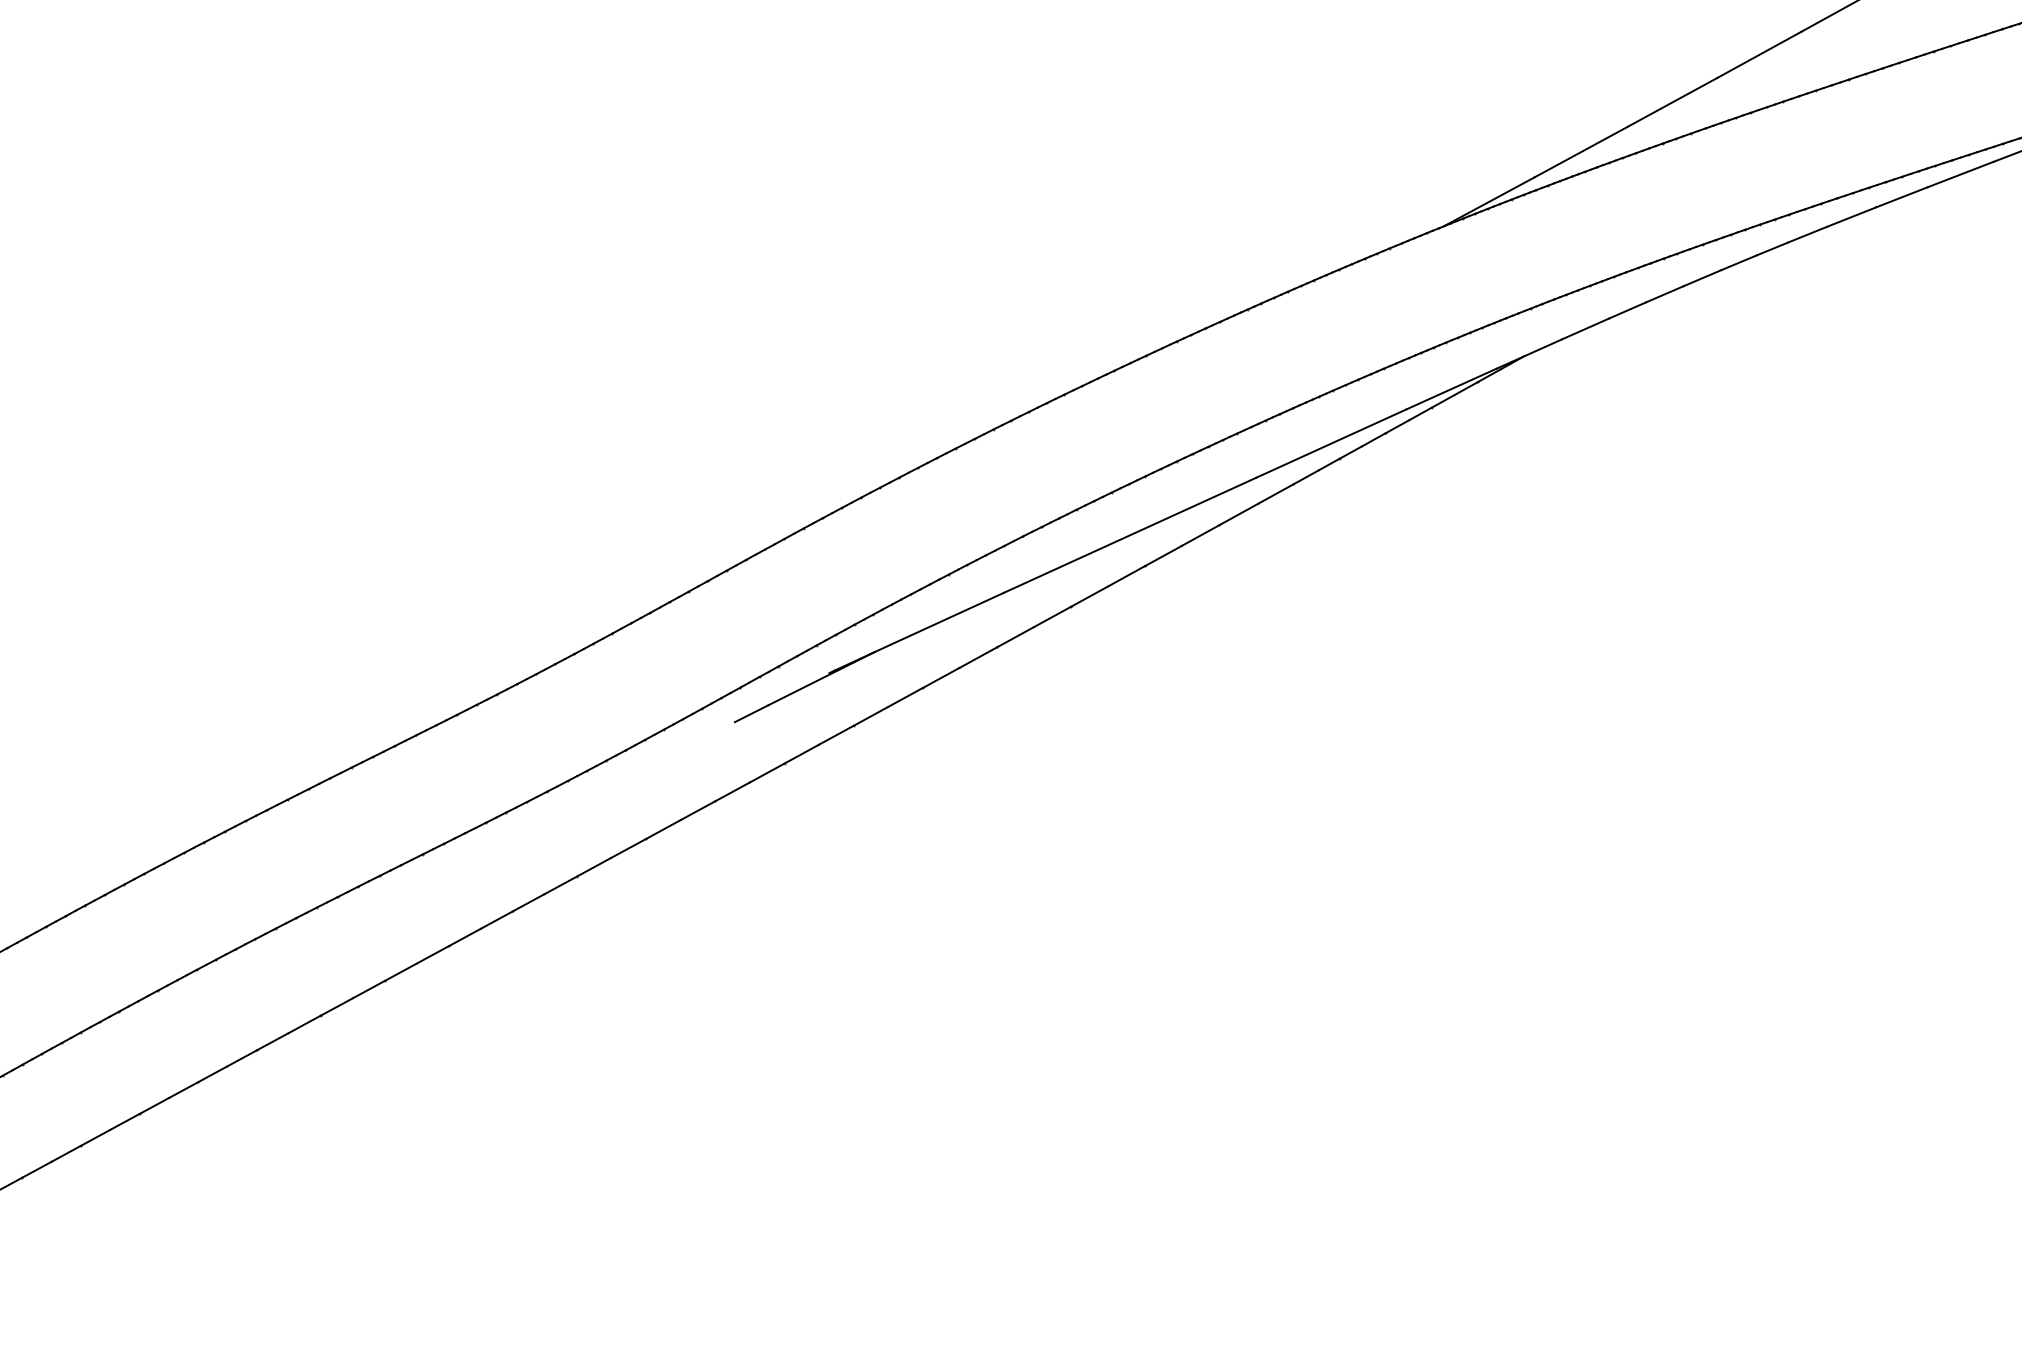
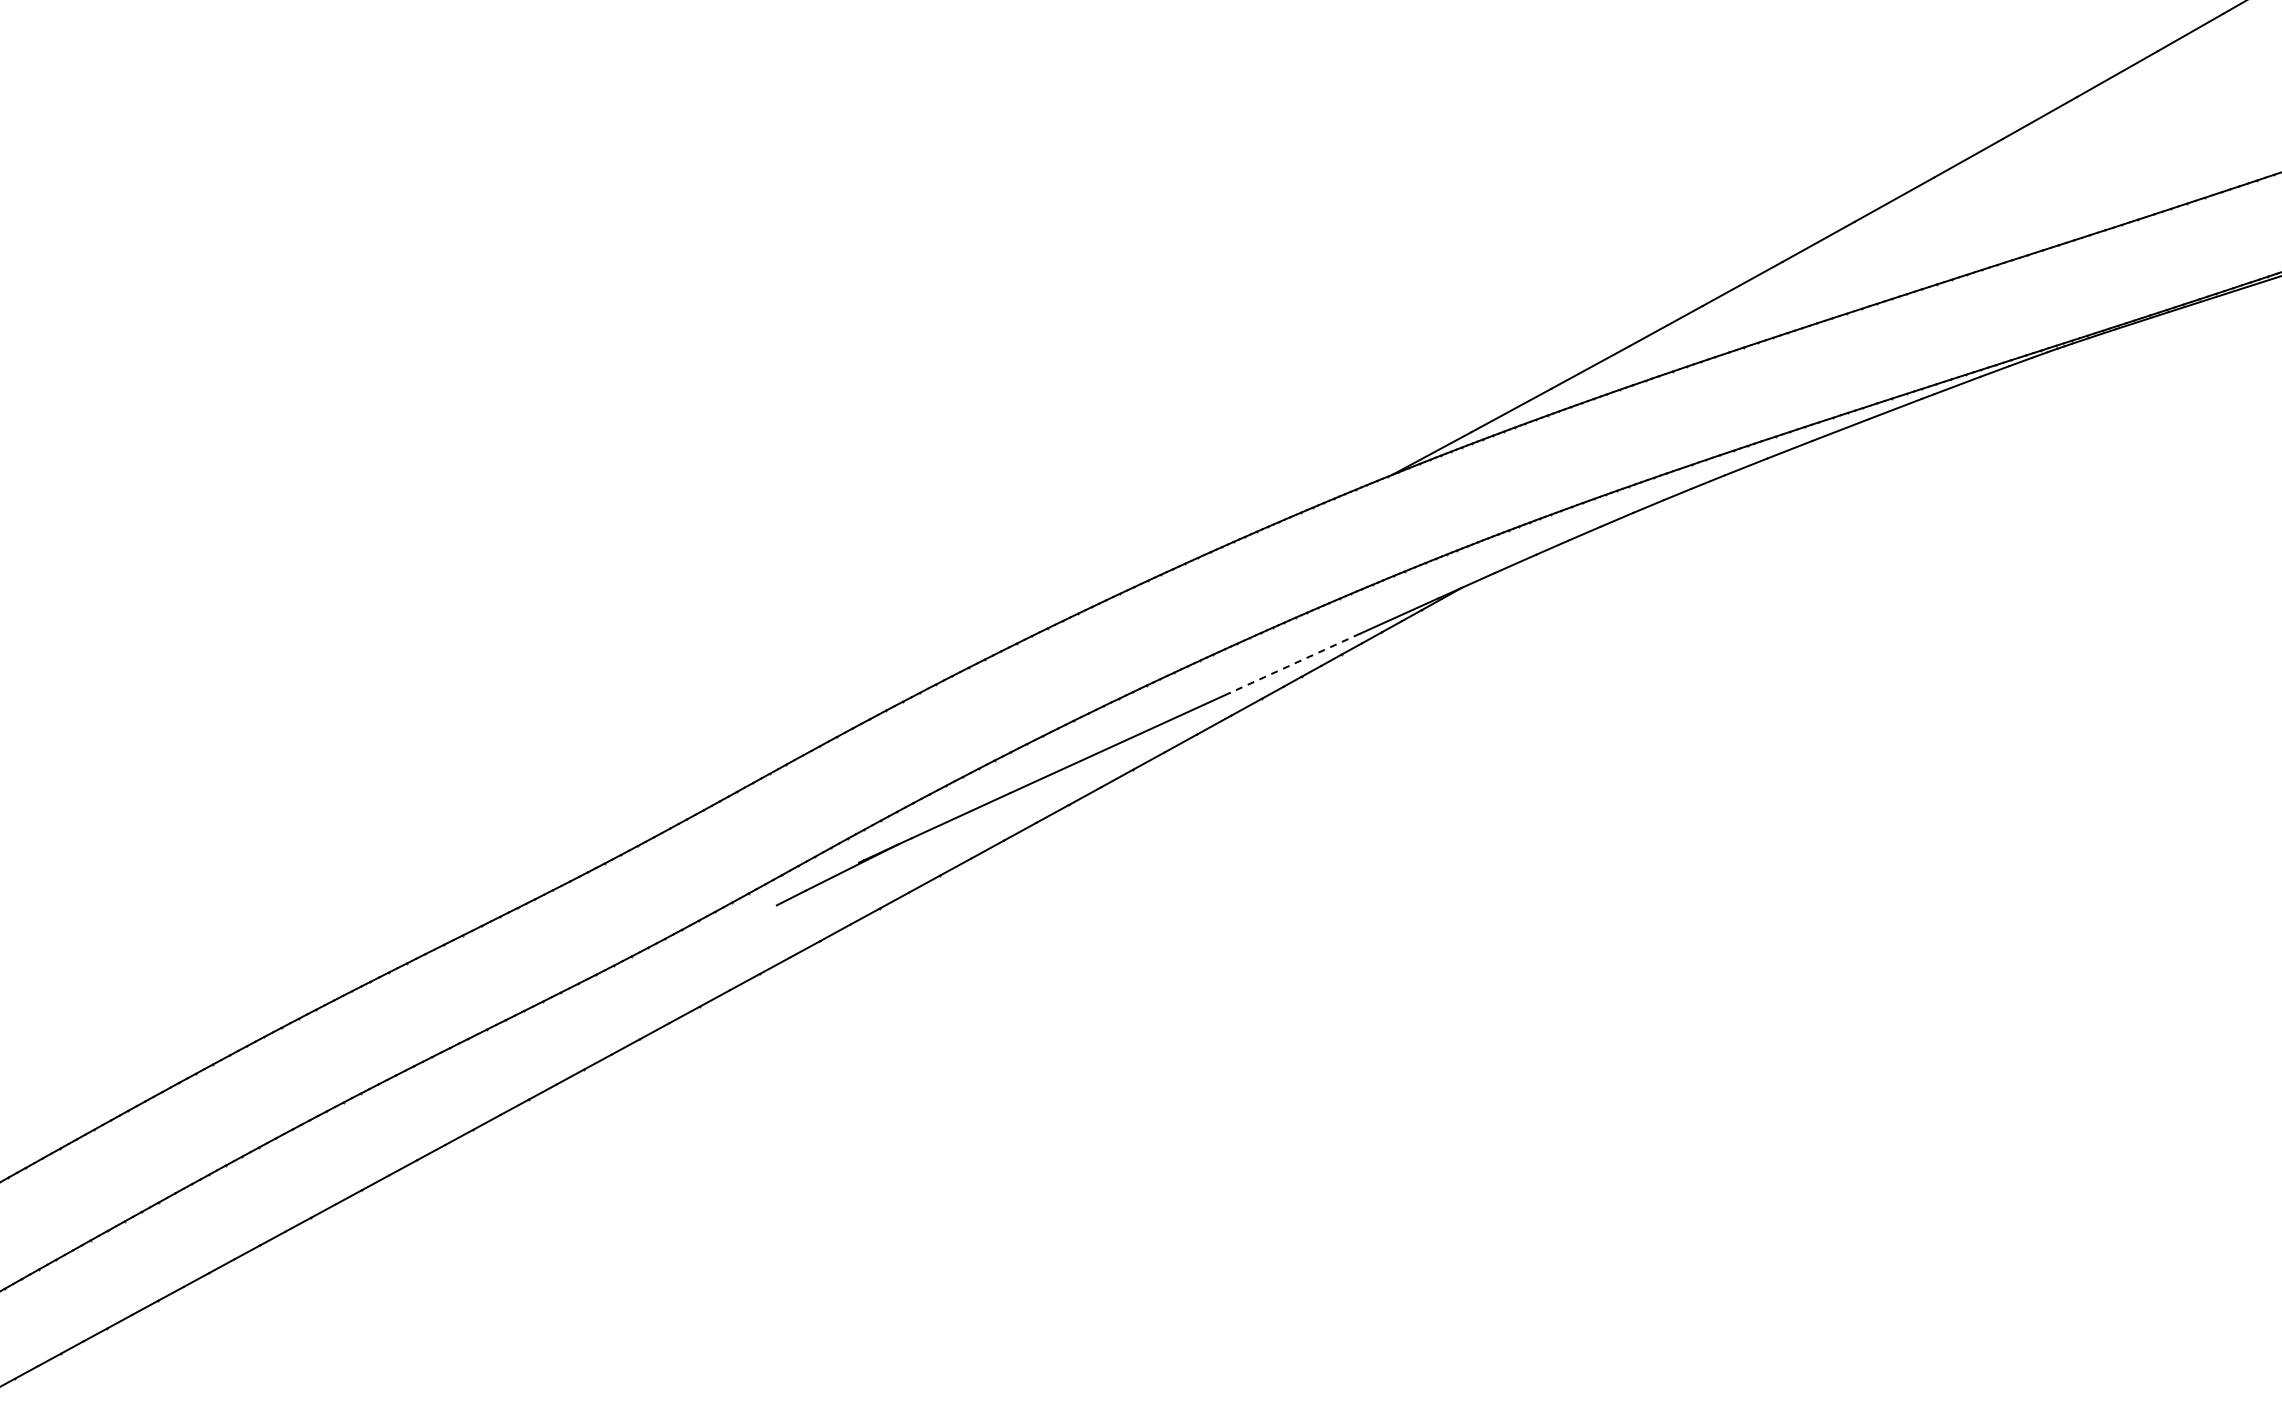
line: (1331, 443) -> (1294, 663), solid -> dashed

